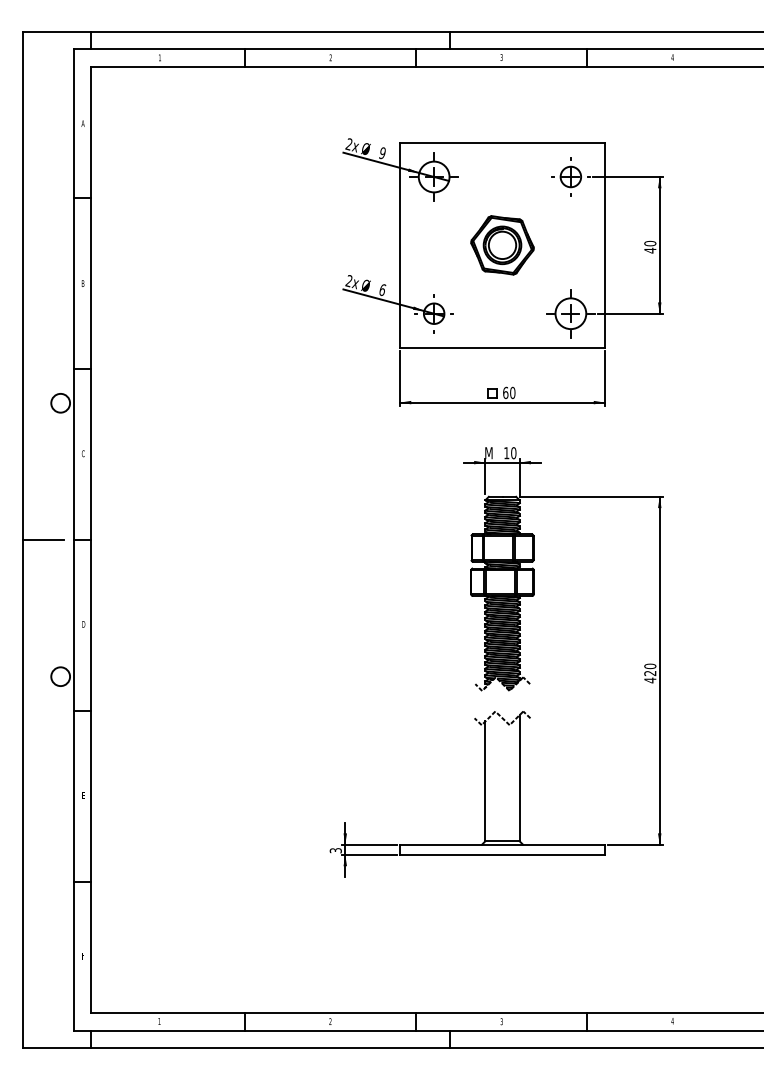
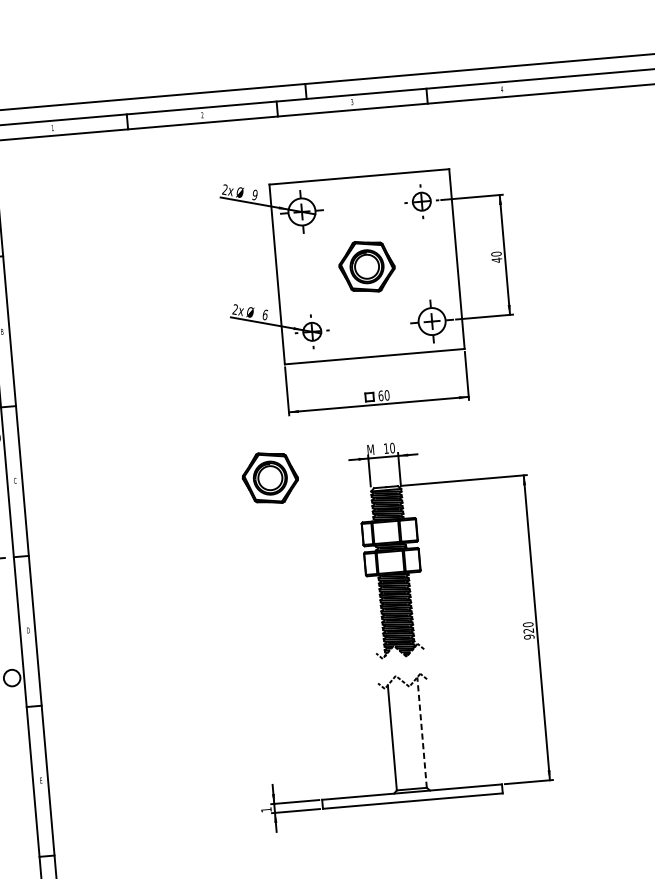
part: (372, 475) -> (270, 478), added
text: (650, 680) -> (529, 637), 420 -> 920
line: (519, 777) -> (421, 731), solid -> dashed
text: (335, 850) -> (266, 809), 3 -> 1

